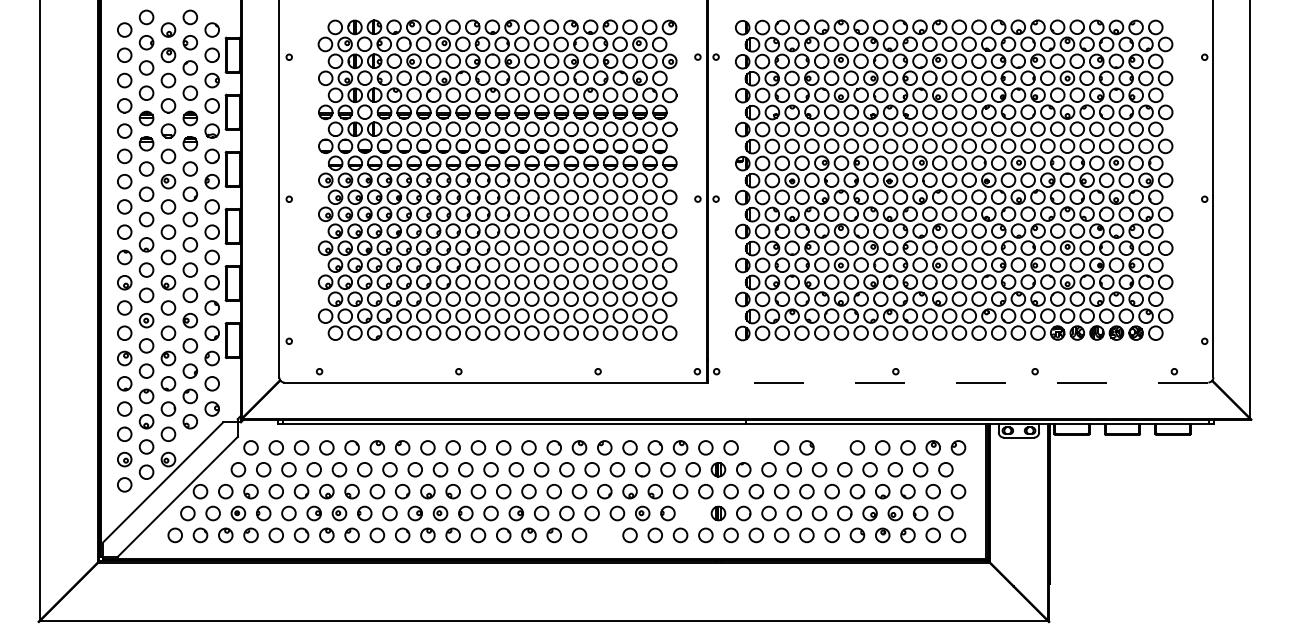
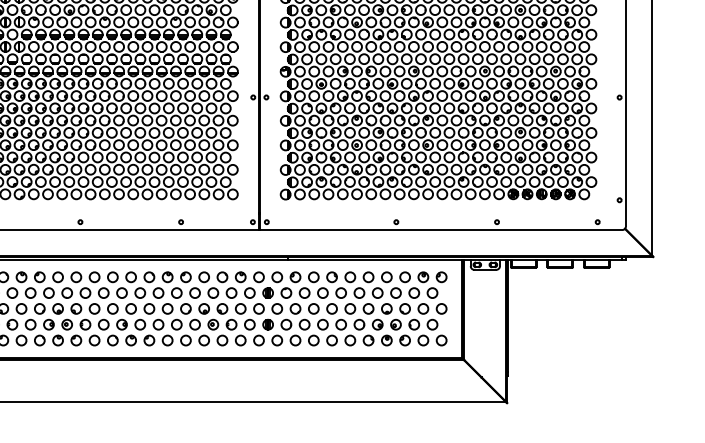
line: (957, 382) -> (440, 230), dashed -> solid
part: (756, 447) -> (295, 277), added
circle: (831, 447) -> (349, 277), added
circle: (692, 513) -> (249, 324), added
circle: (604, 535) -> (185, 340), added

